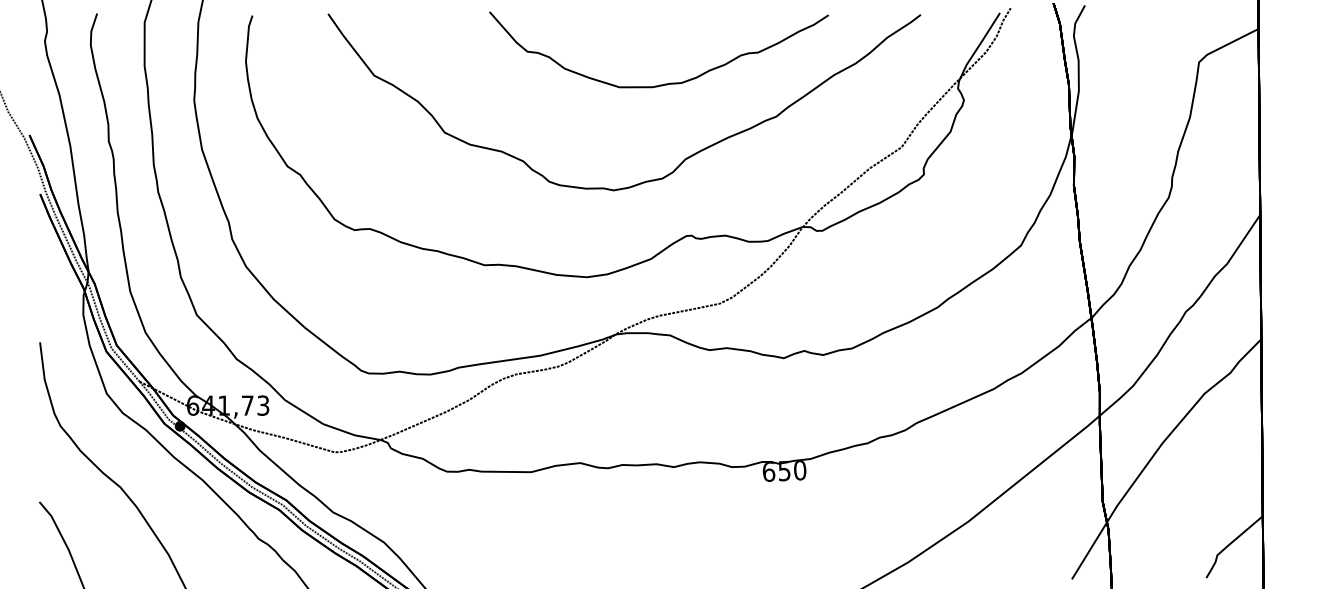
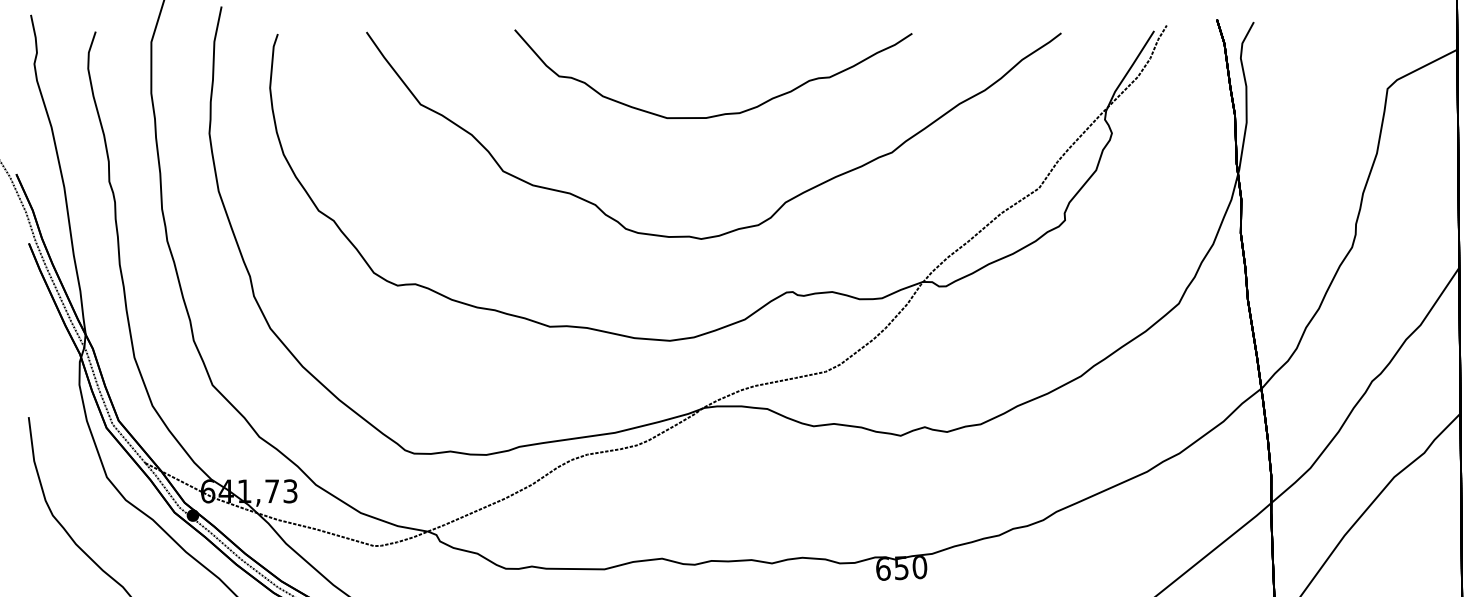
part: (664, 83) -> (719, 113), moved

